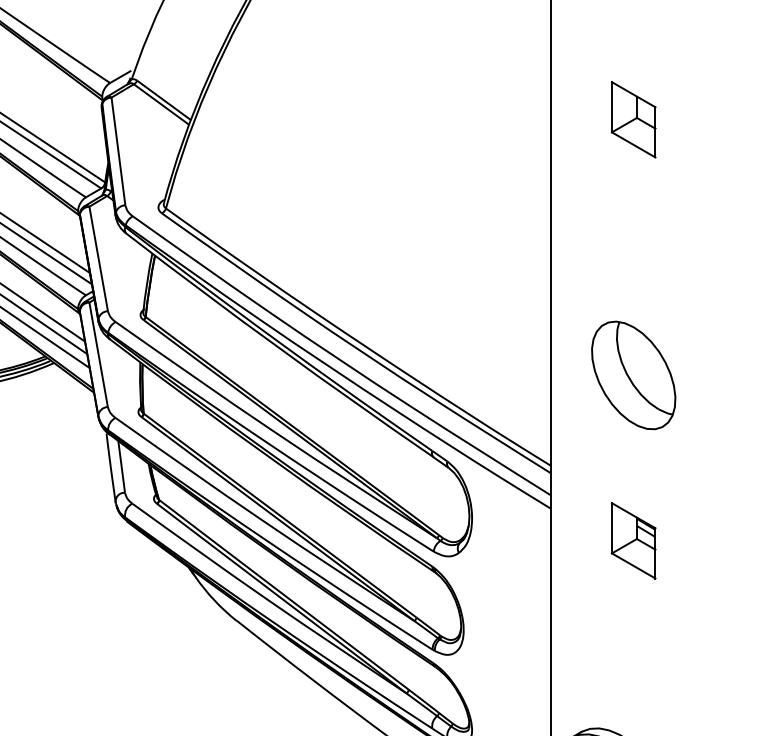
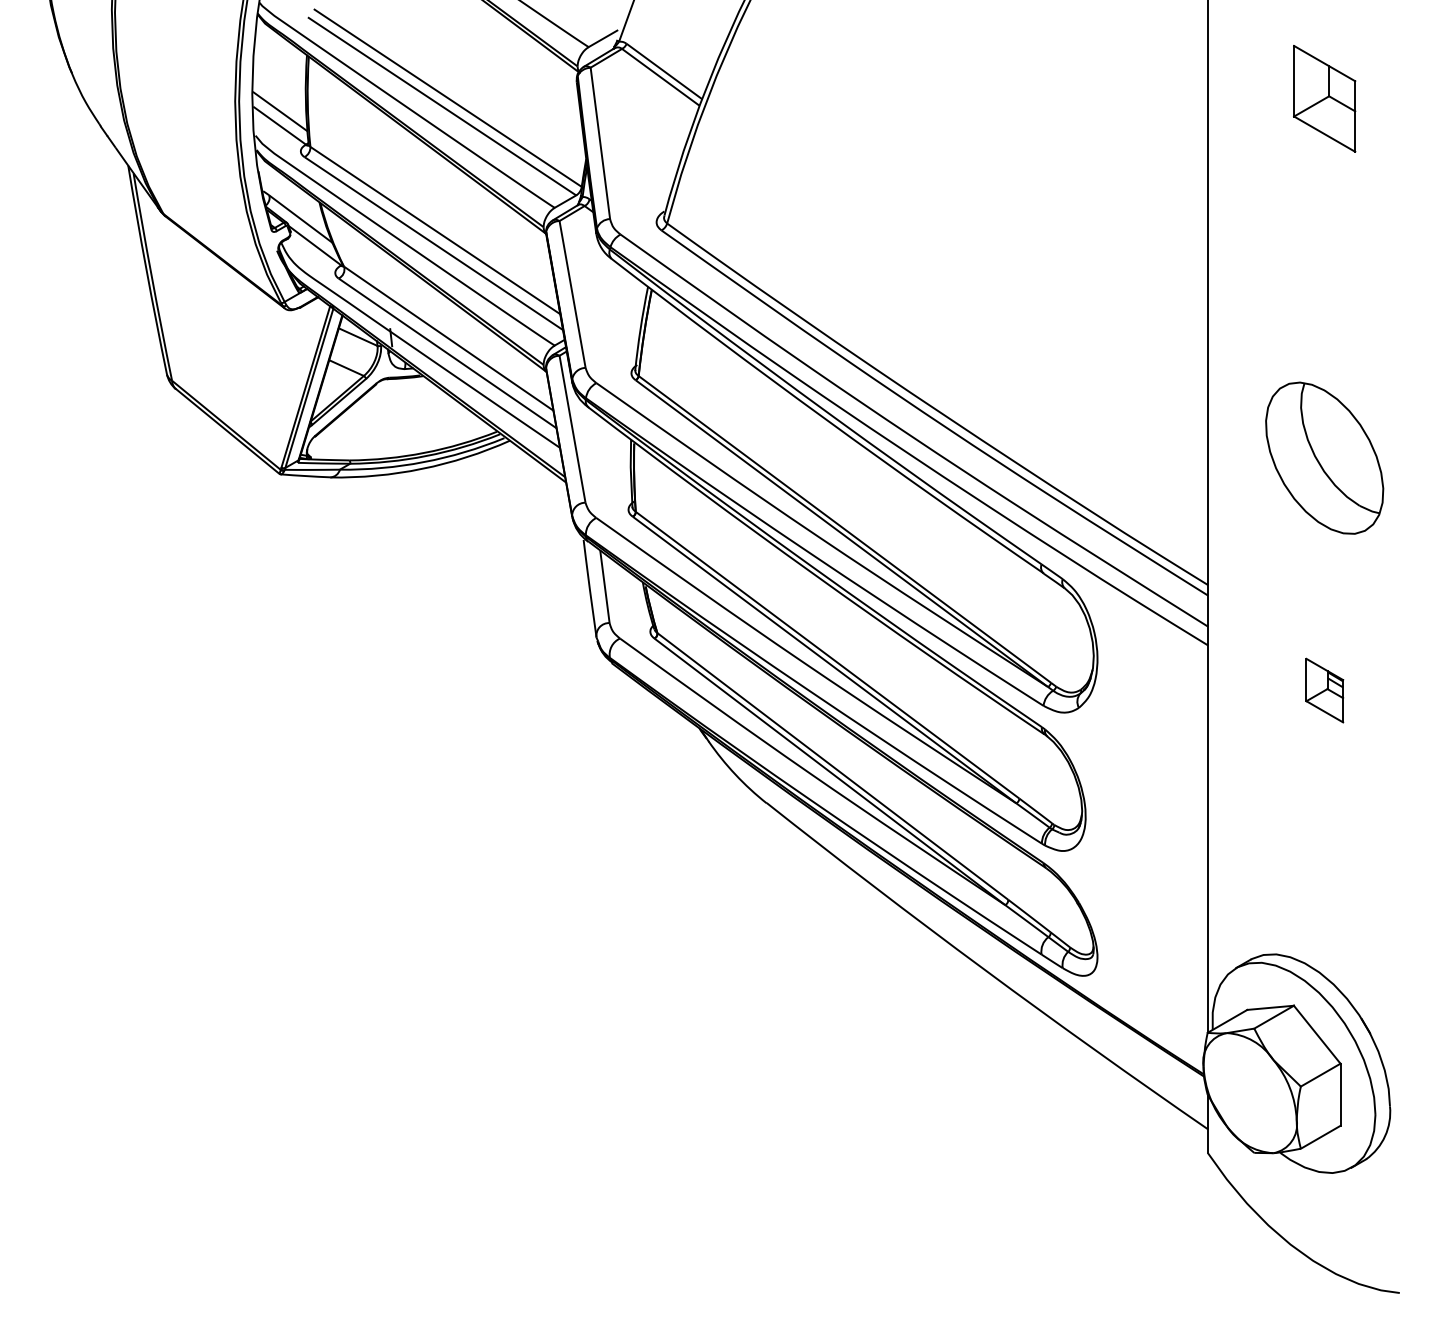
part: (633, 540) -> (1324, 690), size x0.6

